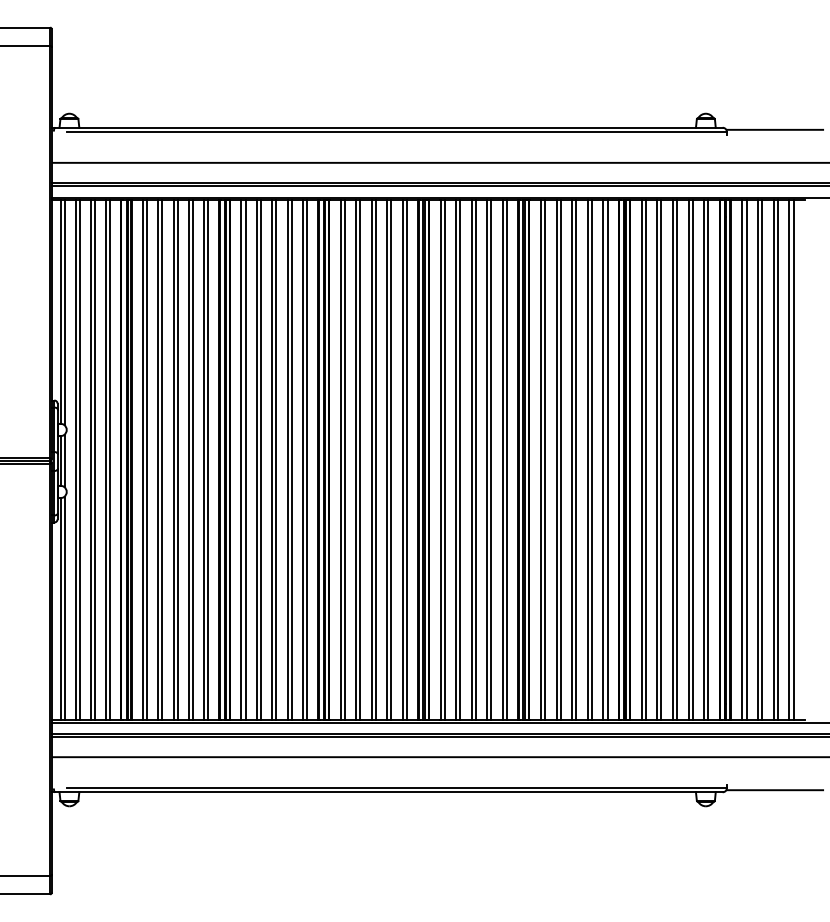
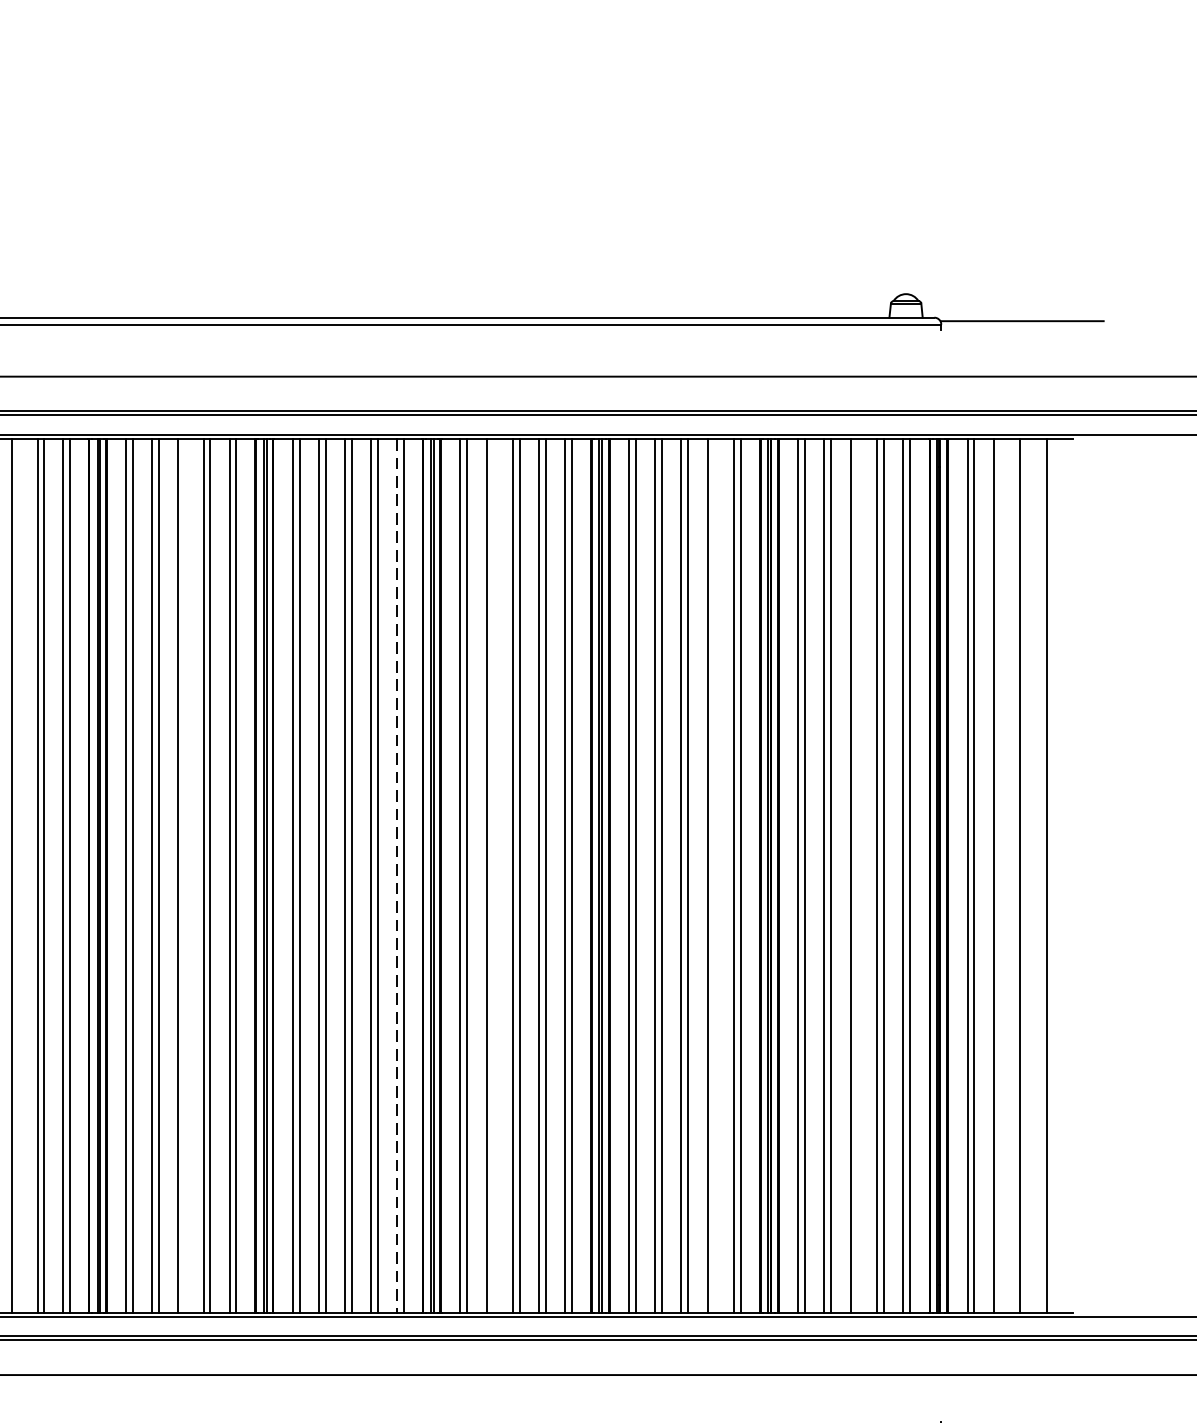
line: (177, 460) -> (18, 876), removed
line: (276, 460) -> (184, 876), removed
line: (402, 460) -> (396, 876), solid -> dashed
line: (460, 460) -> (493, 876), removed
line: (591, 460) -> (713, 876), removed
line: (677, 460) -> (858, 876), removed
line: (762, 460) -> (1001, 876), removed
line: (777, 460) -> (1026, 876), removed
line: (793, 460) -> (1053, 876), removed

